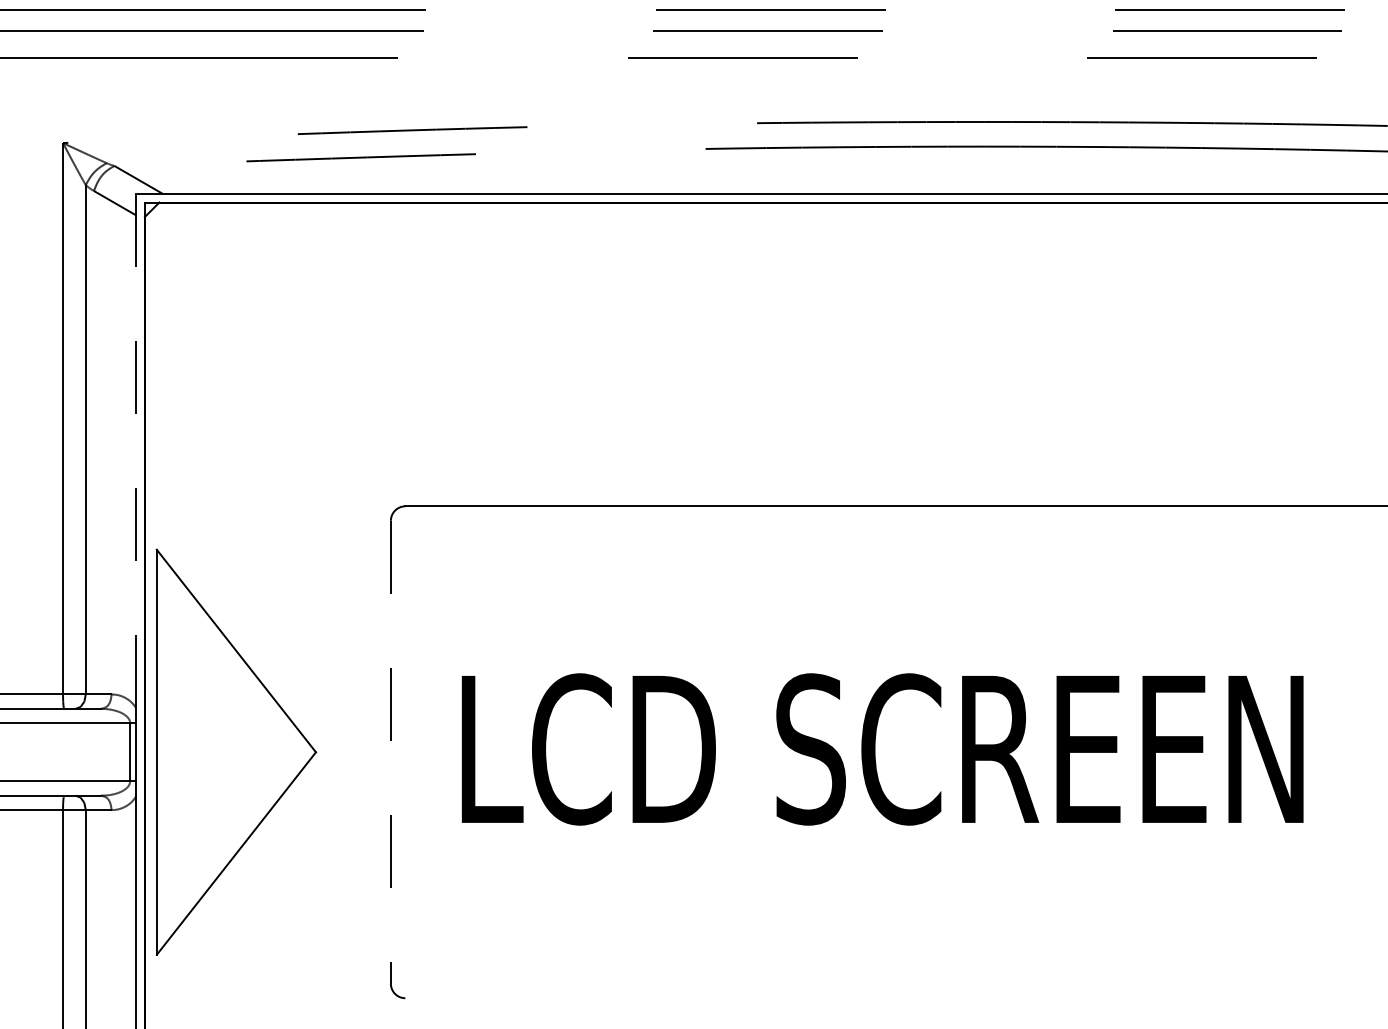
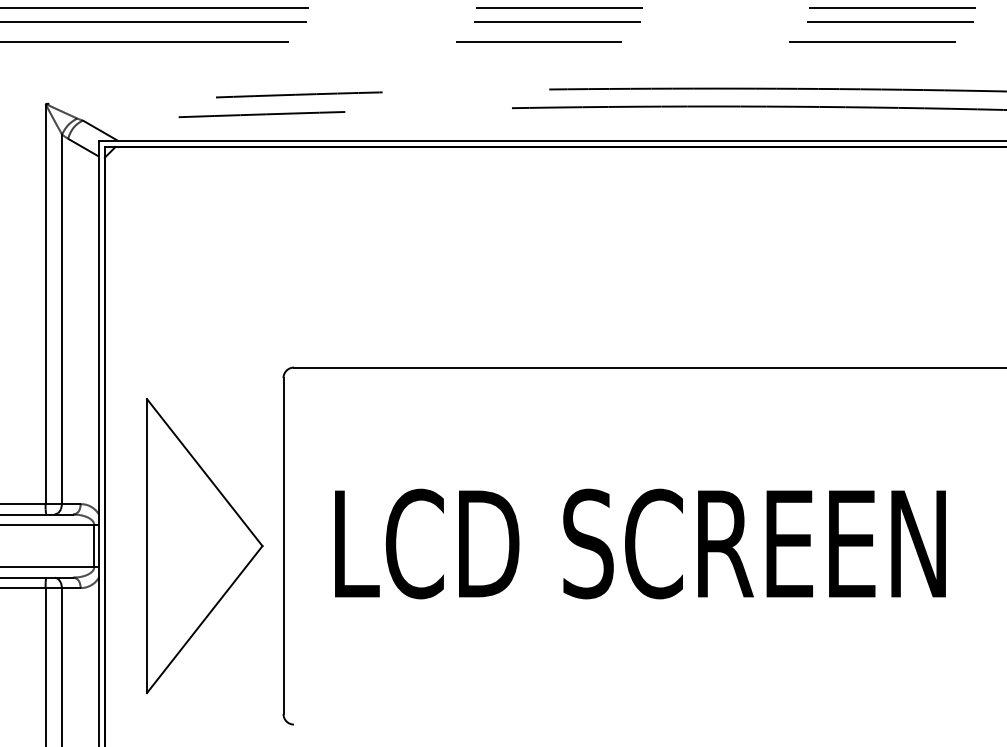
line: (136, 451) -> (98, 327), dashed -> solid
part: (236, 751) -> (204, 545), moved
line: (390, 752) -> (283, 546), dashed -> solid

